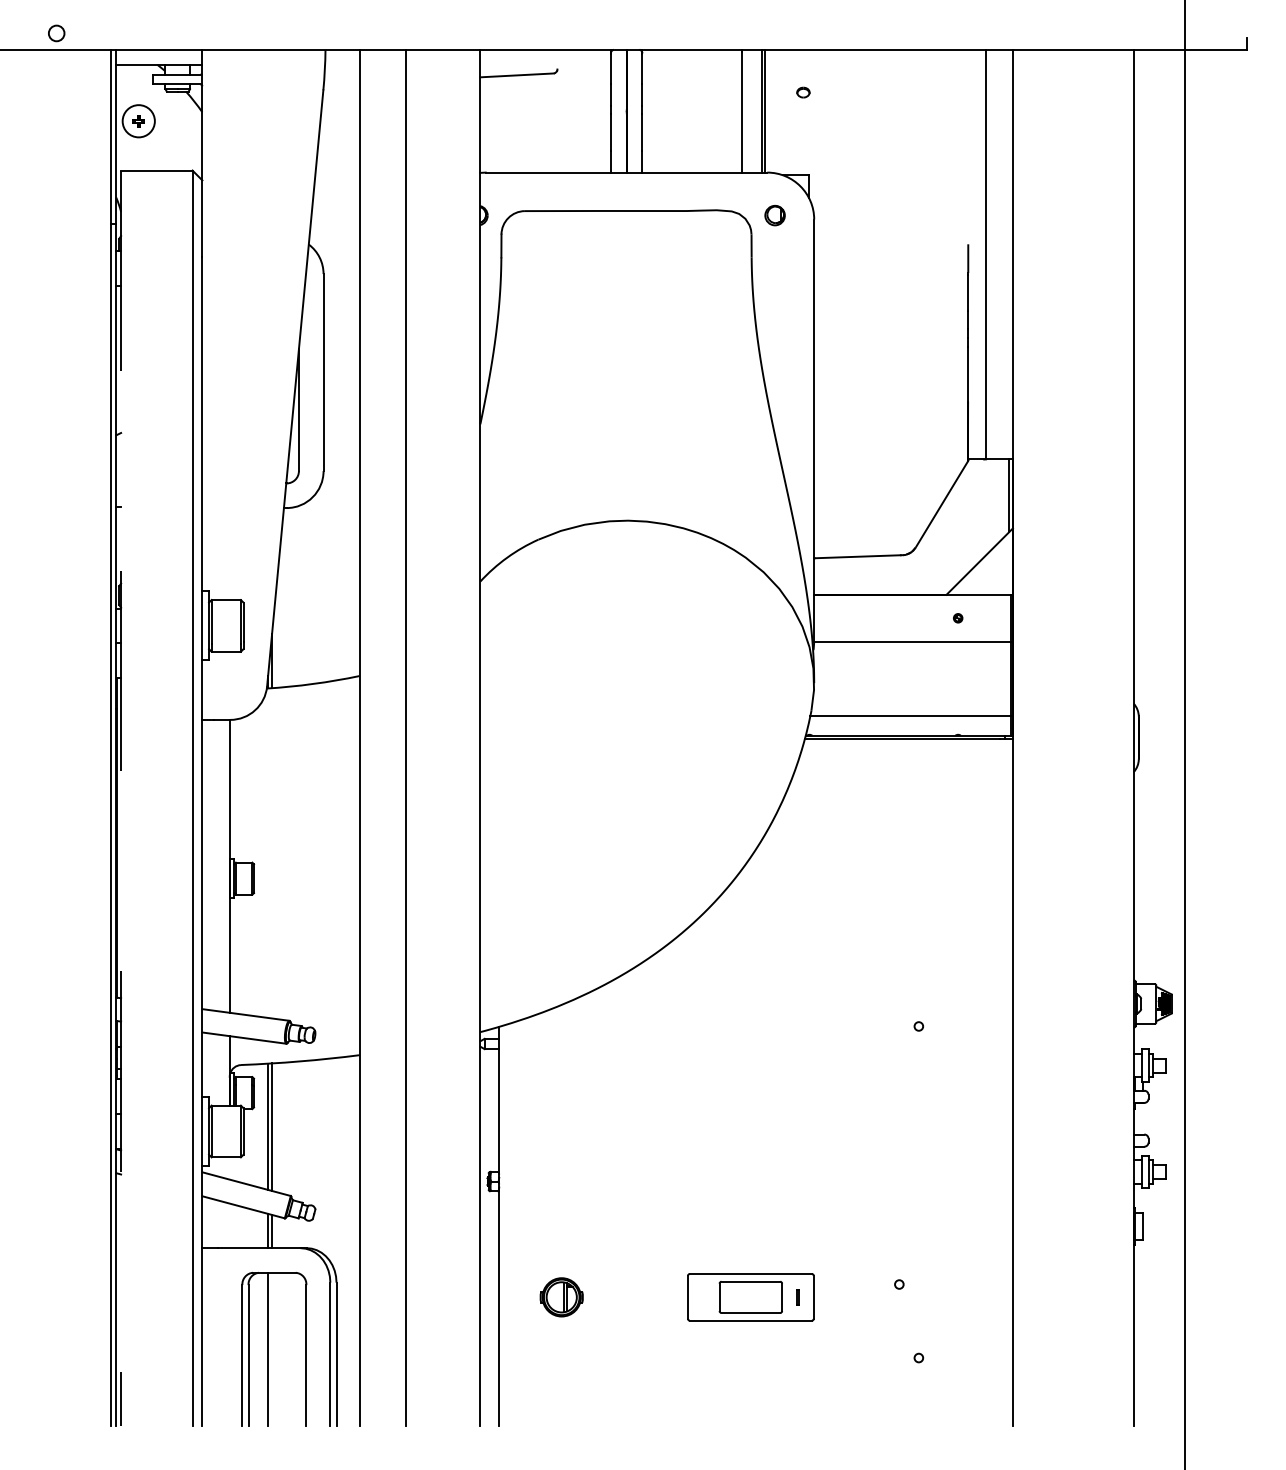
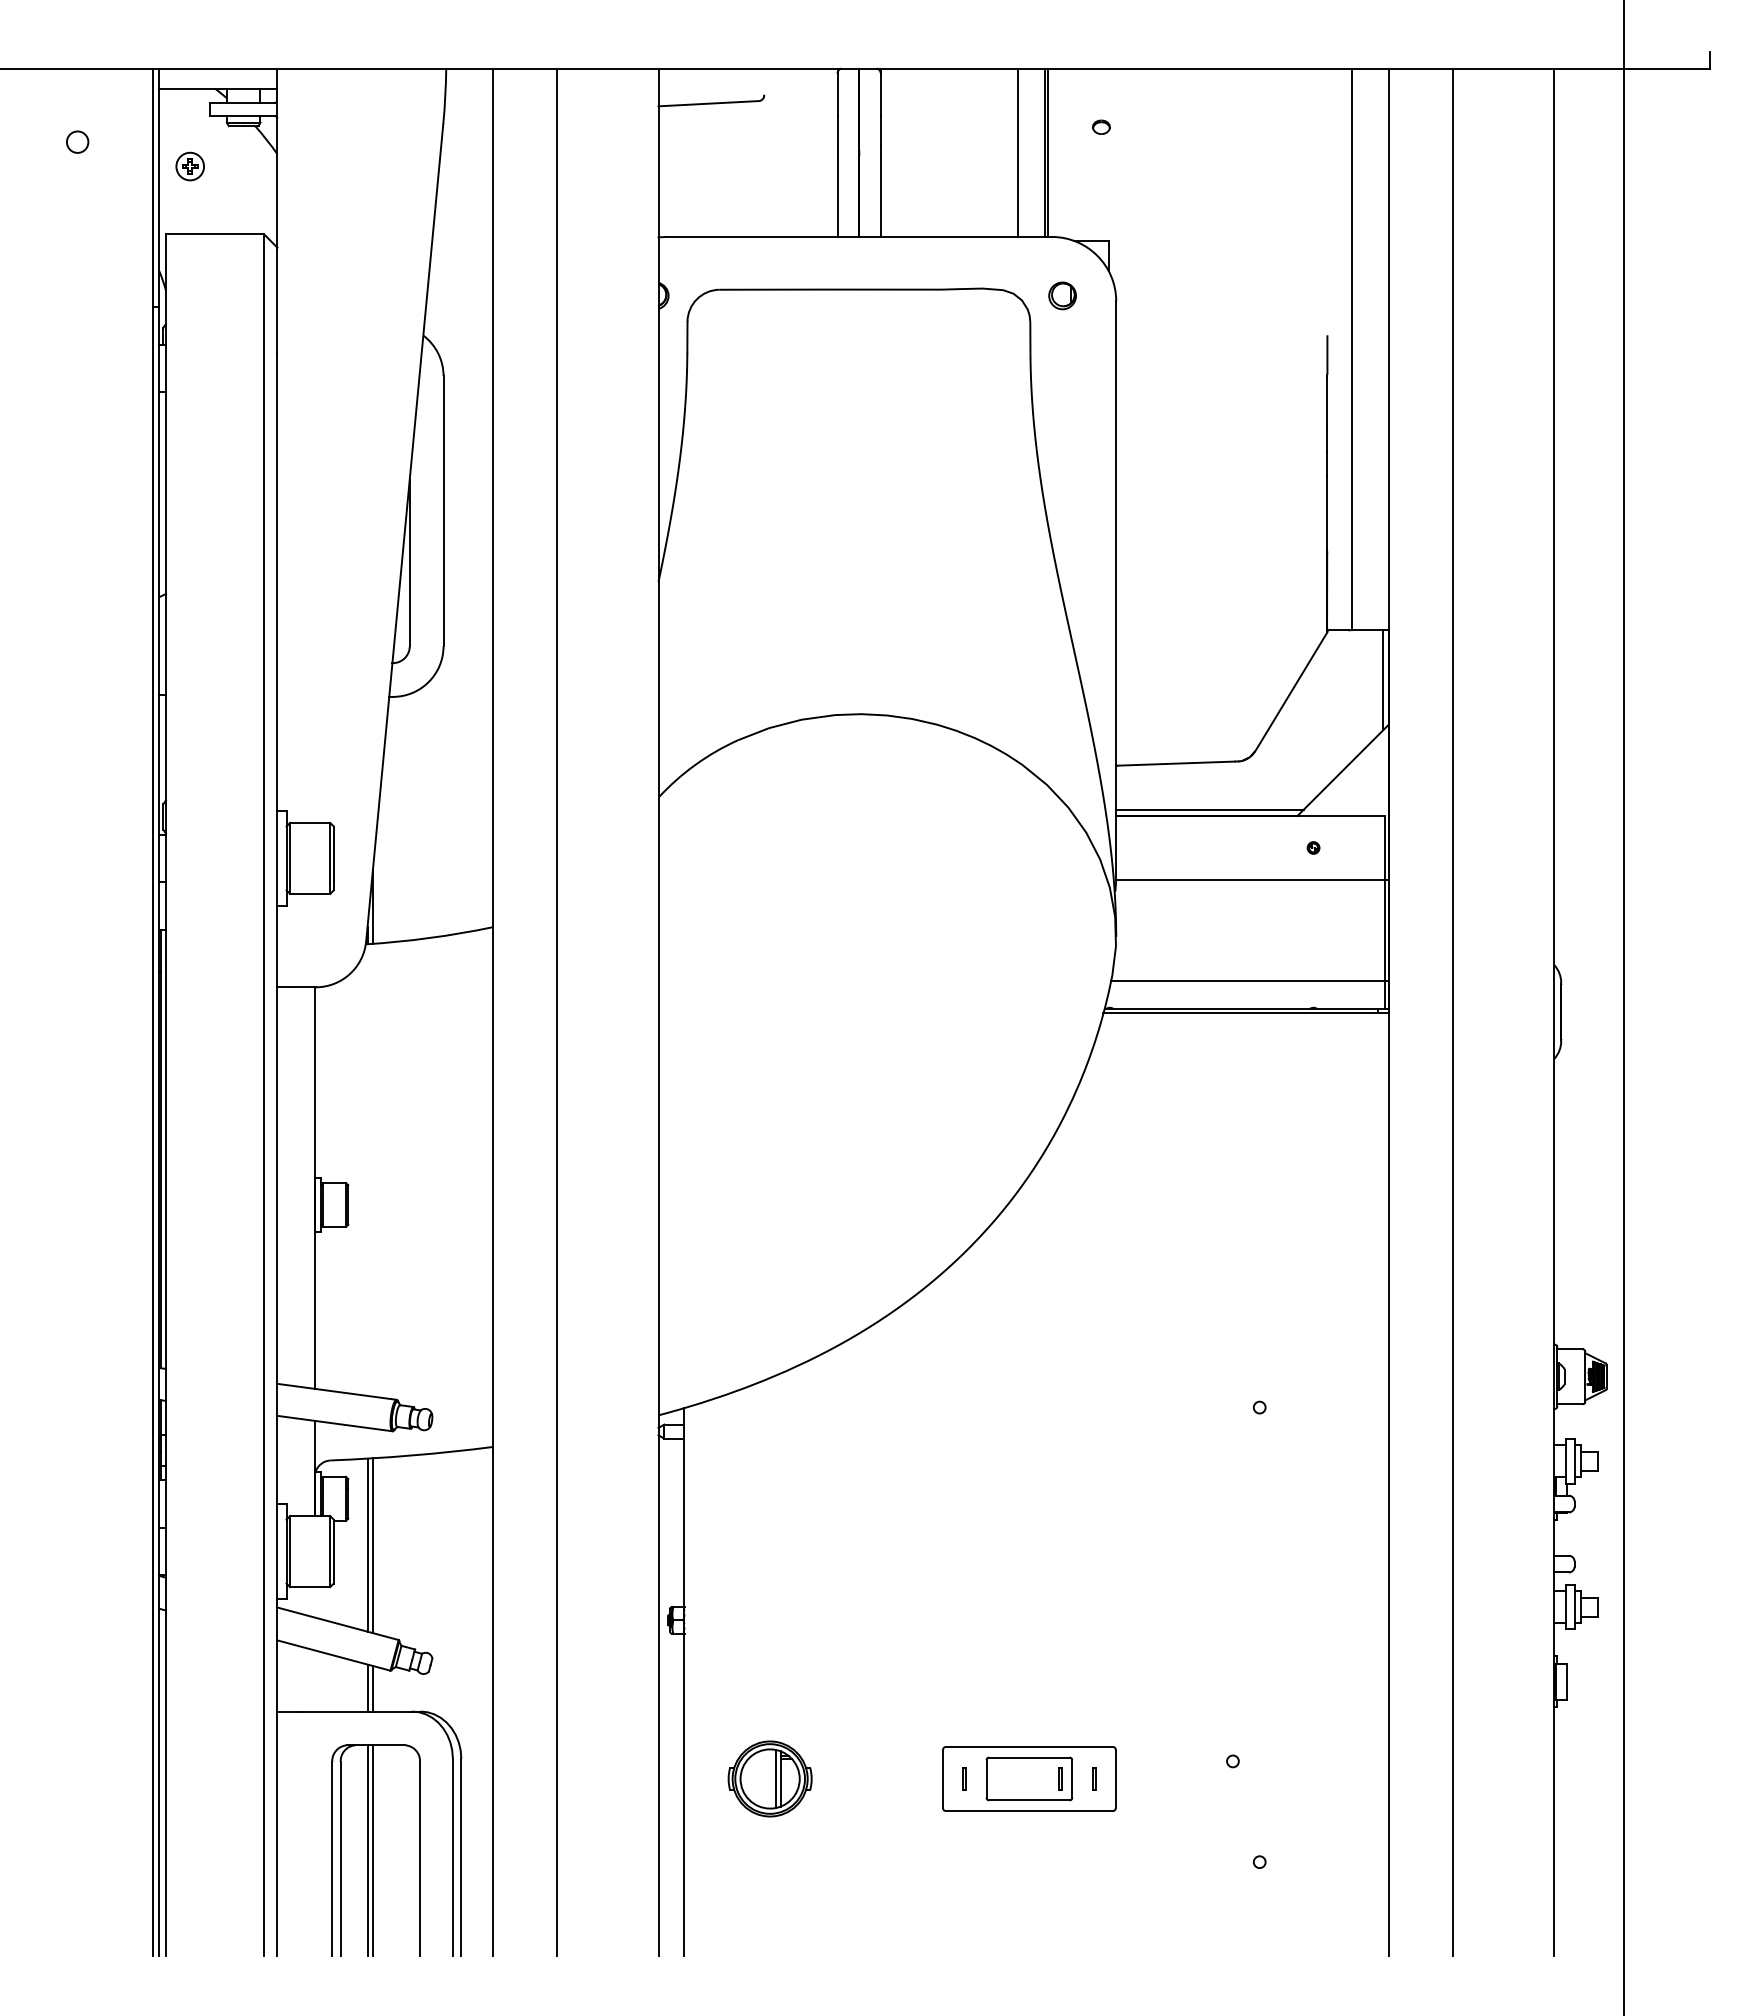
circle: (56, 32) -> (77, 141), moved
circle: (138, 121) -> (190, 166), size x0.62
line: (882, 590) -> (1209, 809), added
line: (1059, 737) -> (1452, 1011), added
line: (120, 798) -> (165, 1094), dashed -> solid
part: (561, 1297) -> (769, 1778), size x1.43
line: (702, 1297) -> (963, 1778), added
line: (772, 1297) -> (1059, 1778), added
line: (271, 1349) -> (372, 1850), added

